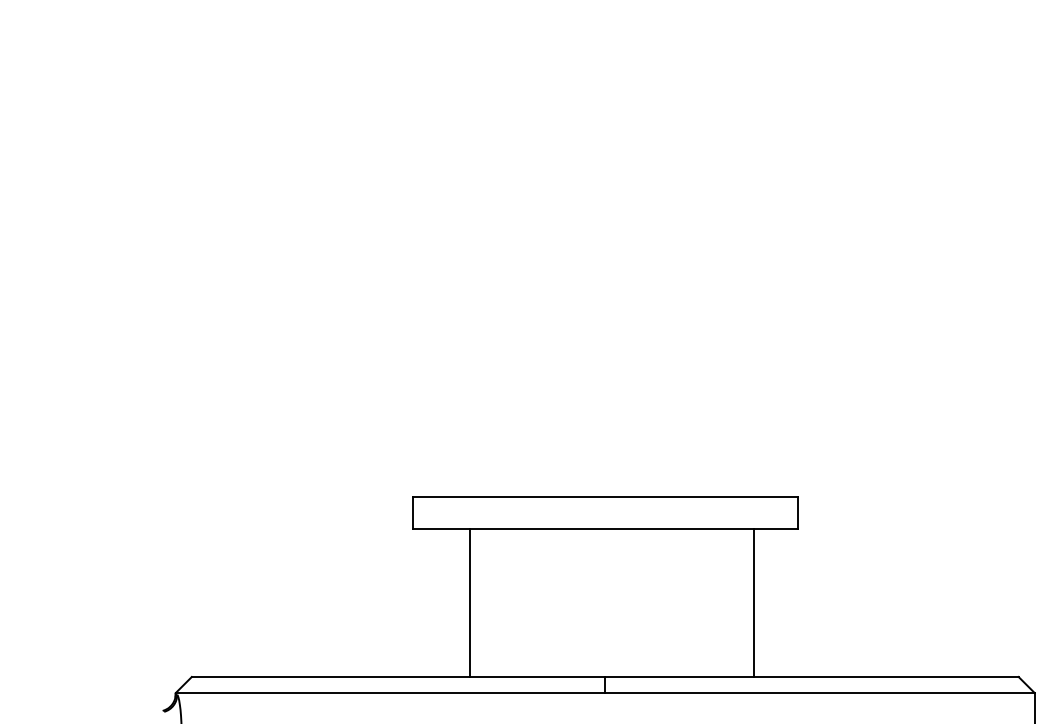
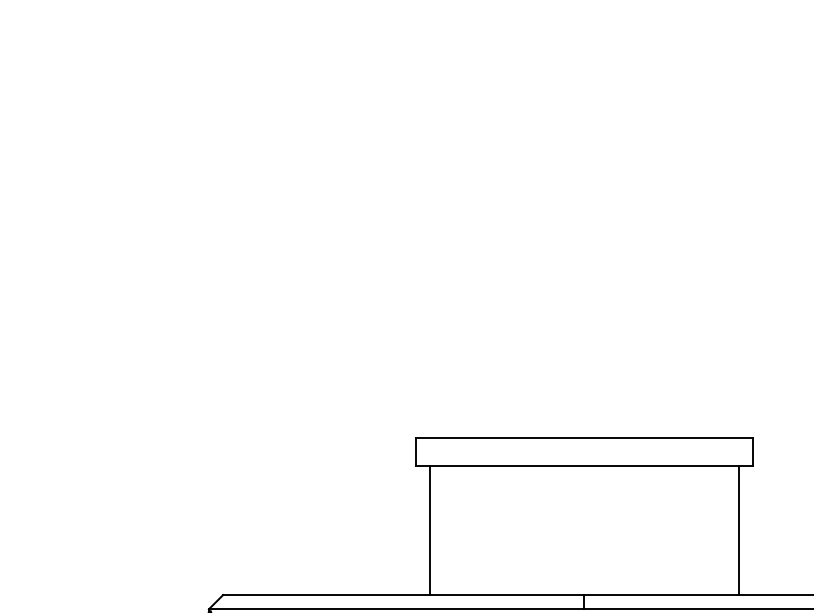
line: (469, 602) -> (429, 529), moved
line: (753, 602) -> (738, 529), moved

